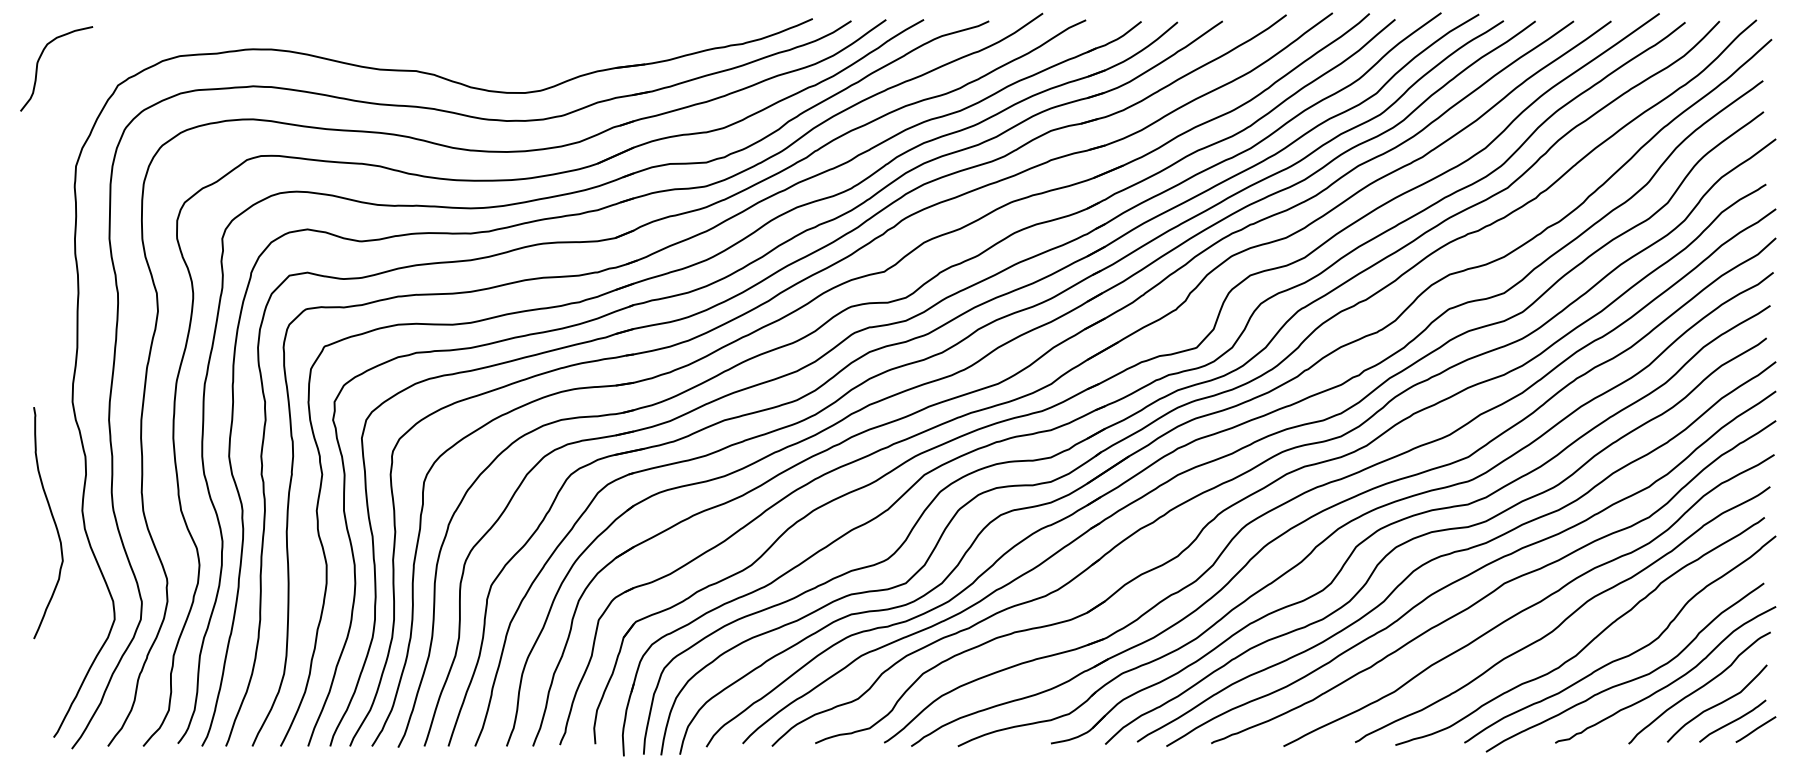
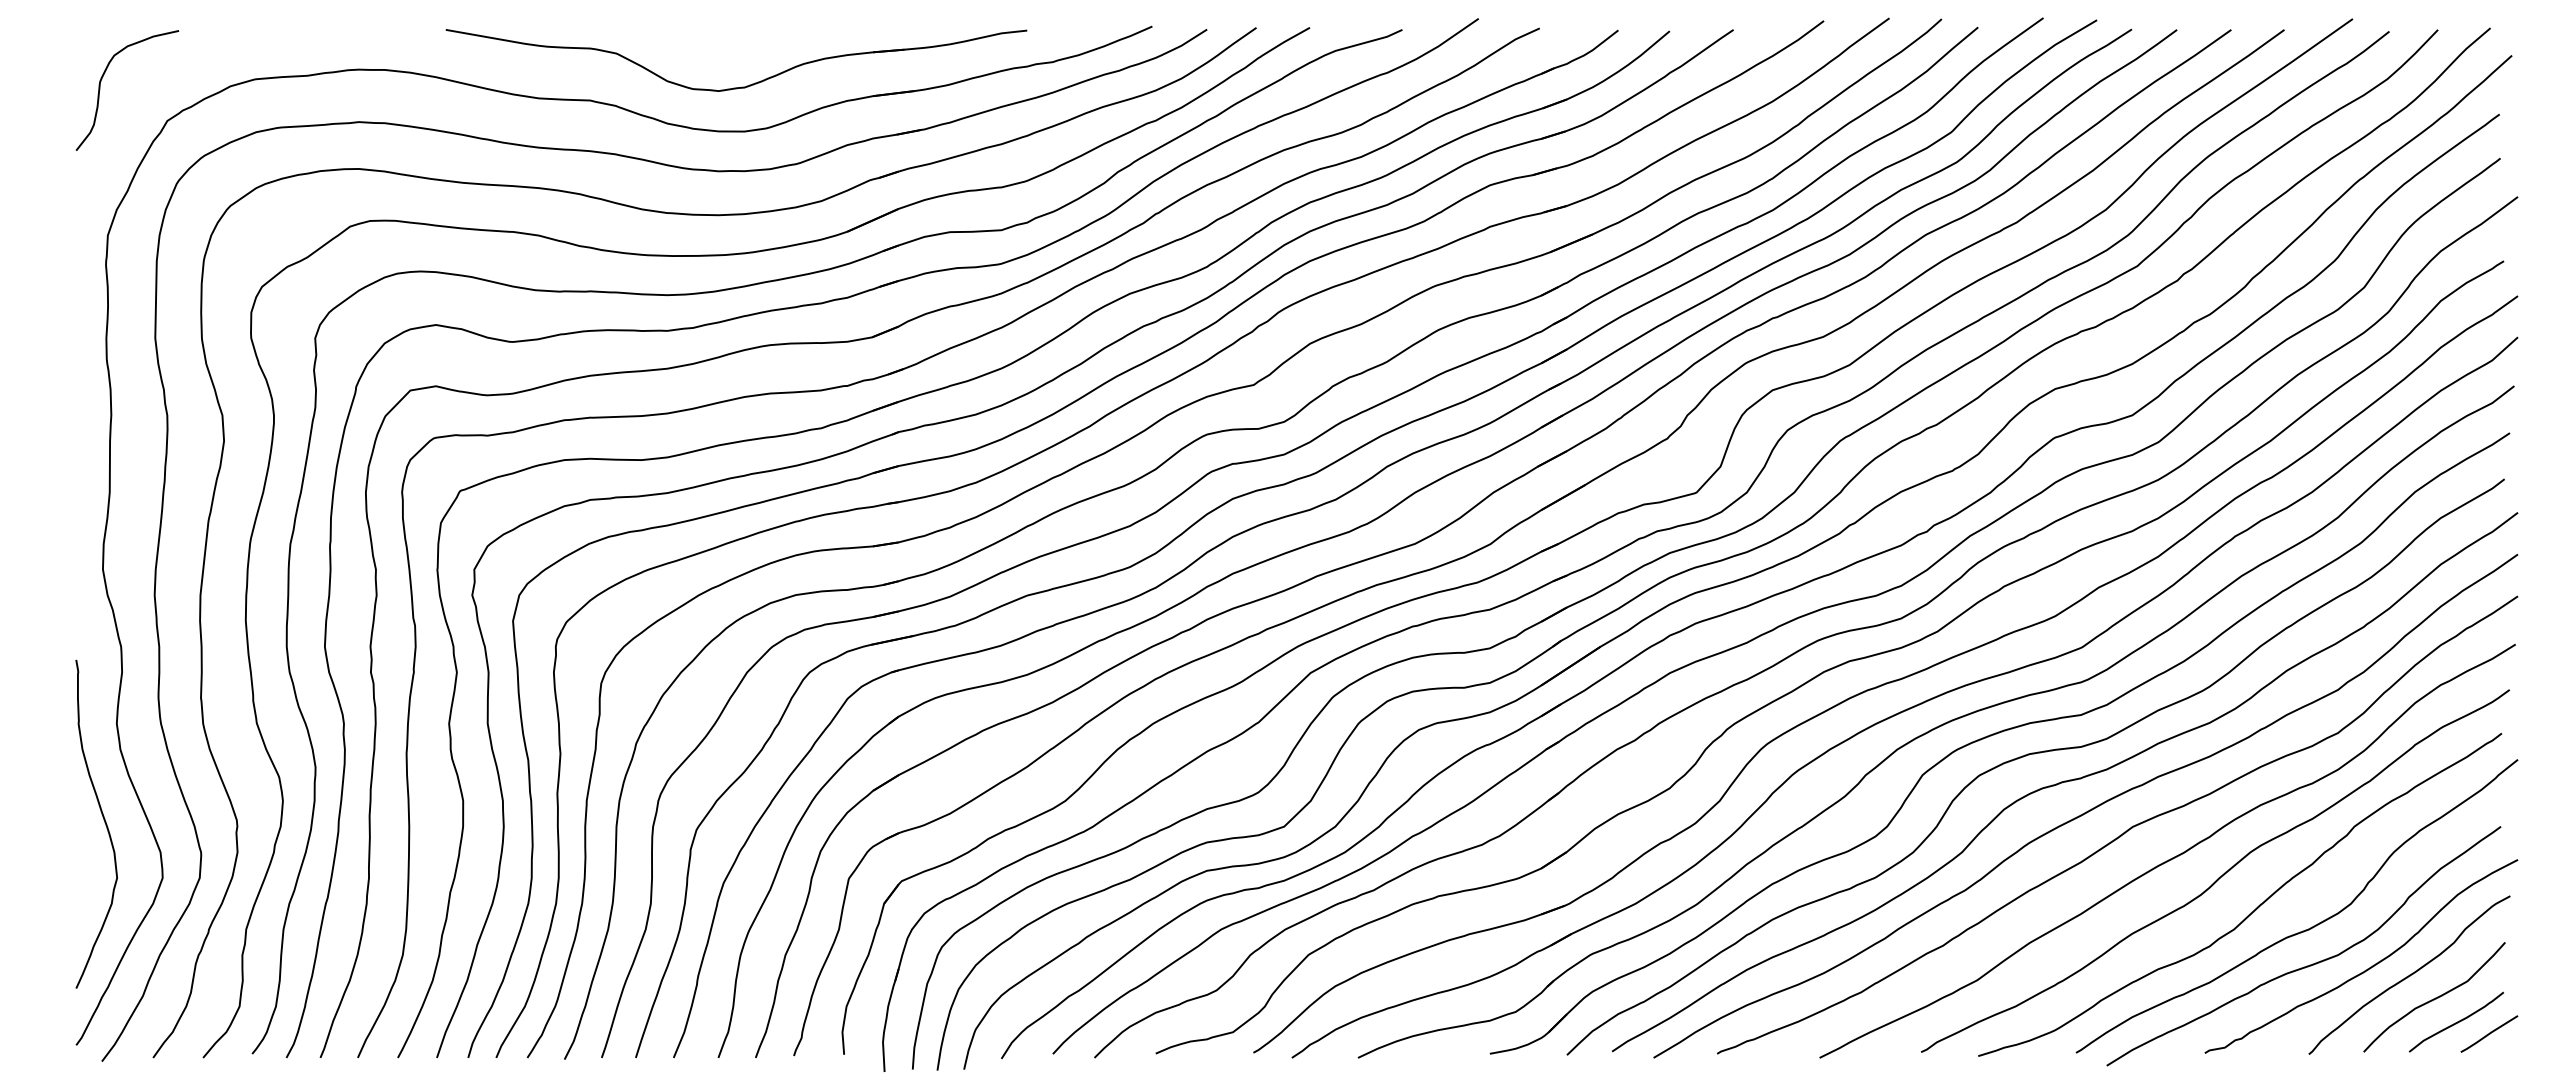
part: (522, 61) -> (741, 86), added
curve: (37, 68) -> (100, 90), moved
curve: (53, 520) -> (103, 820), moved

